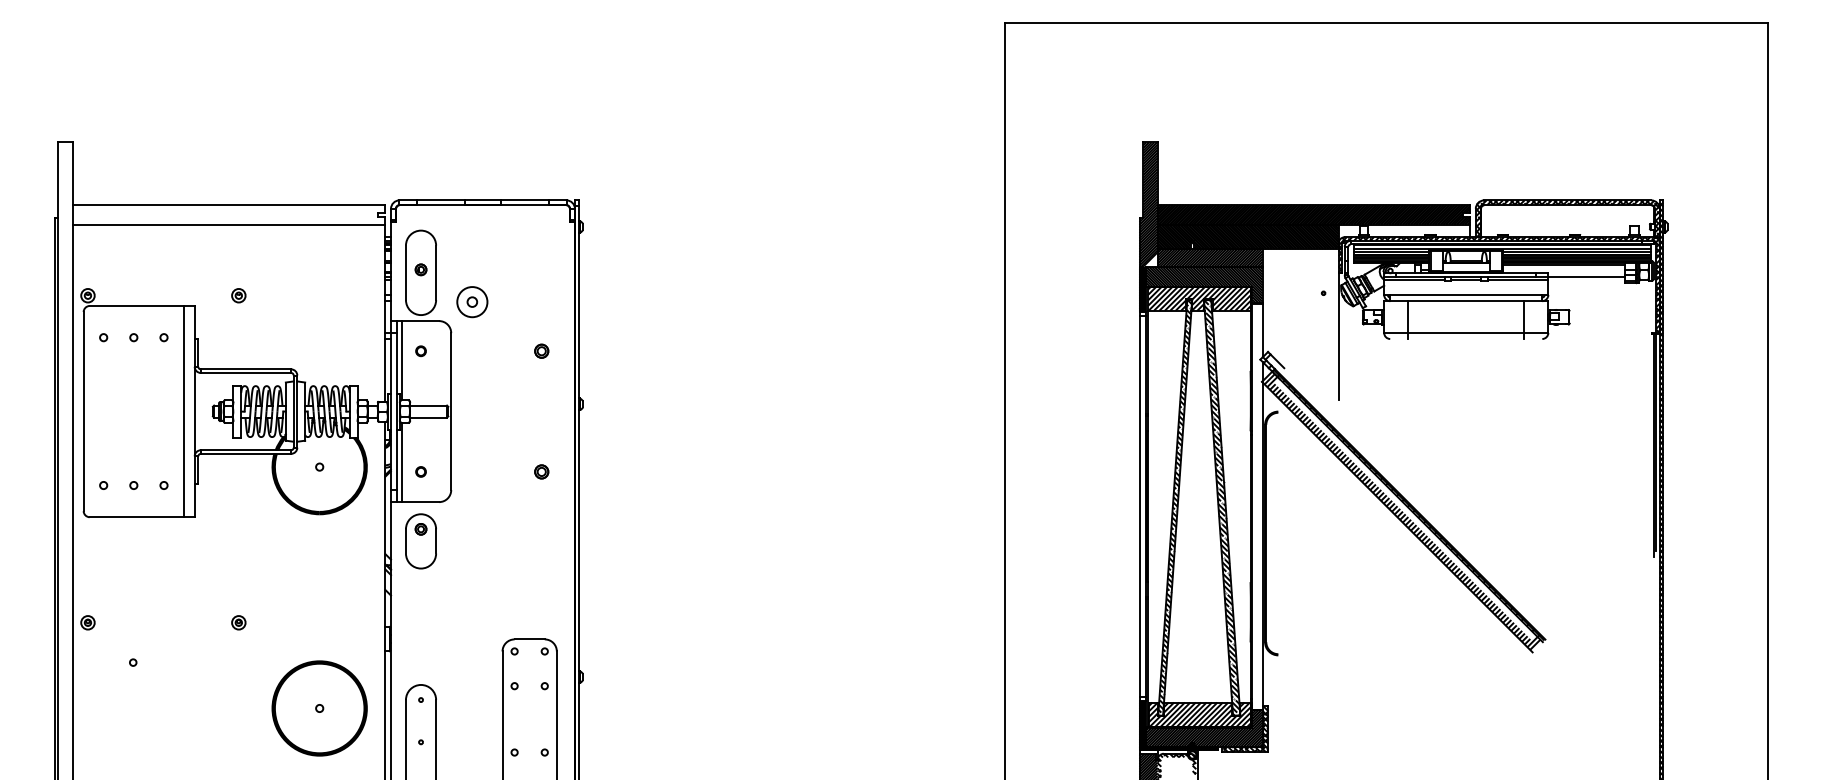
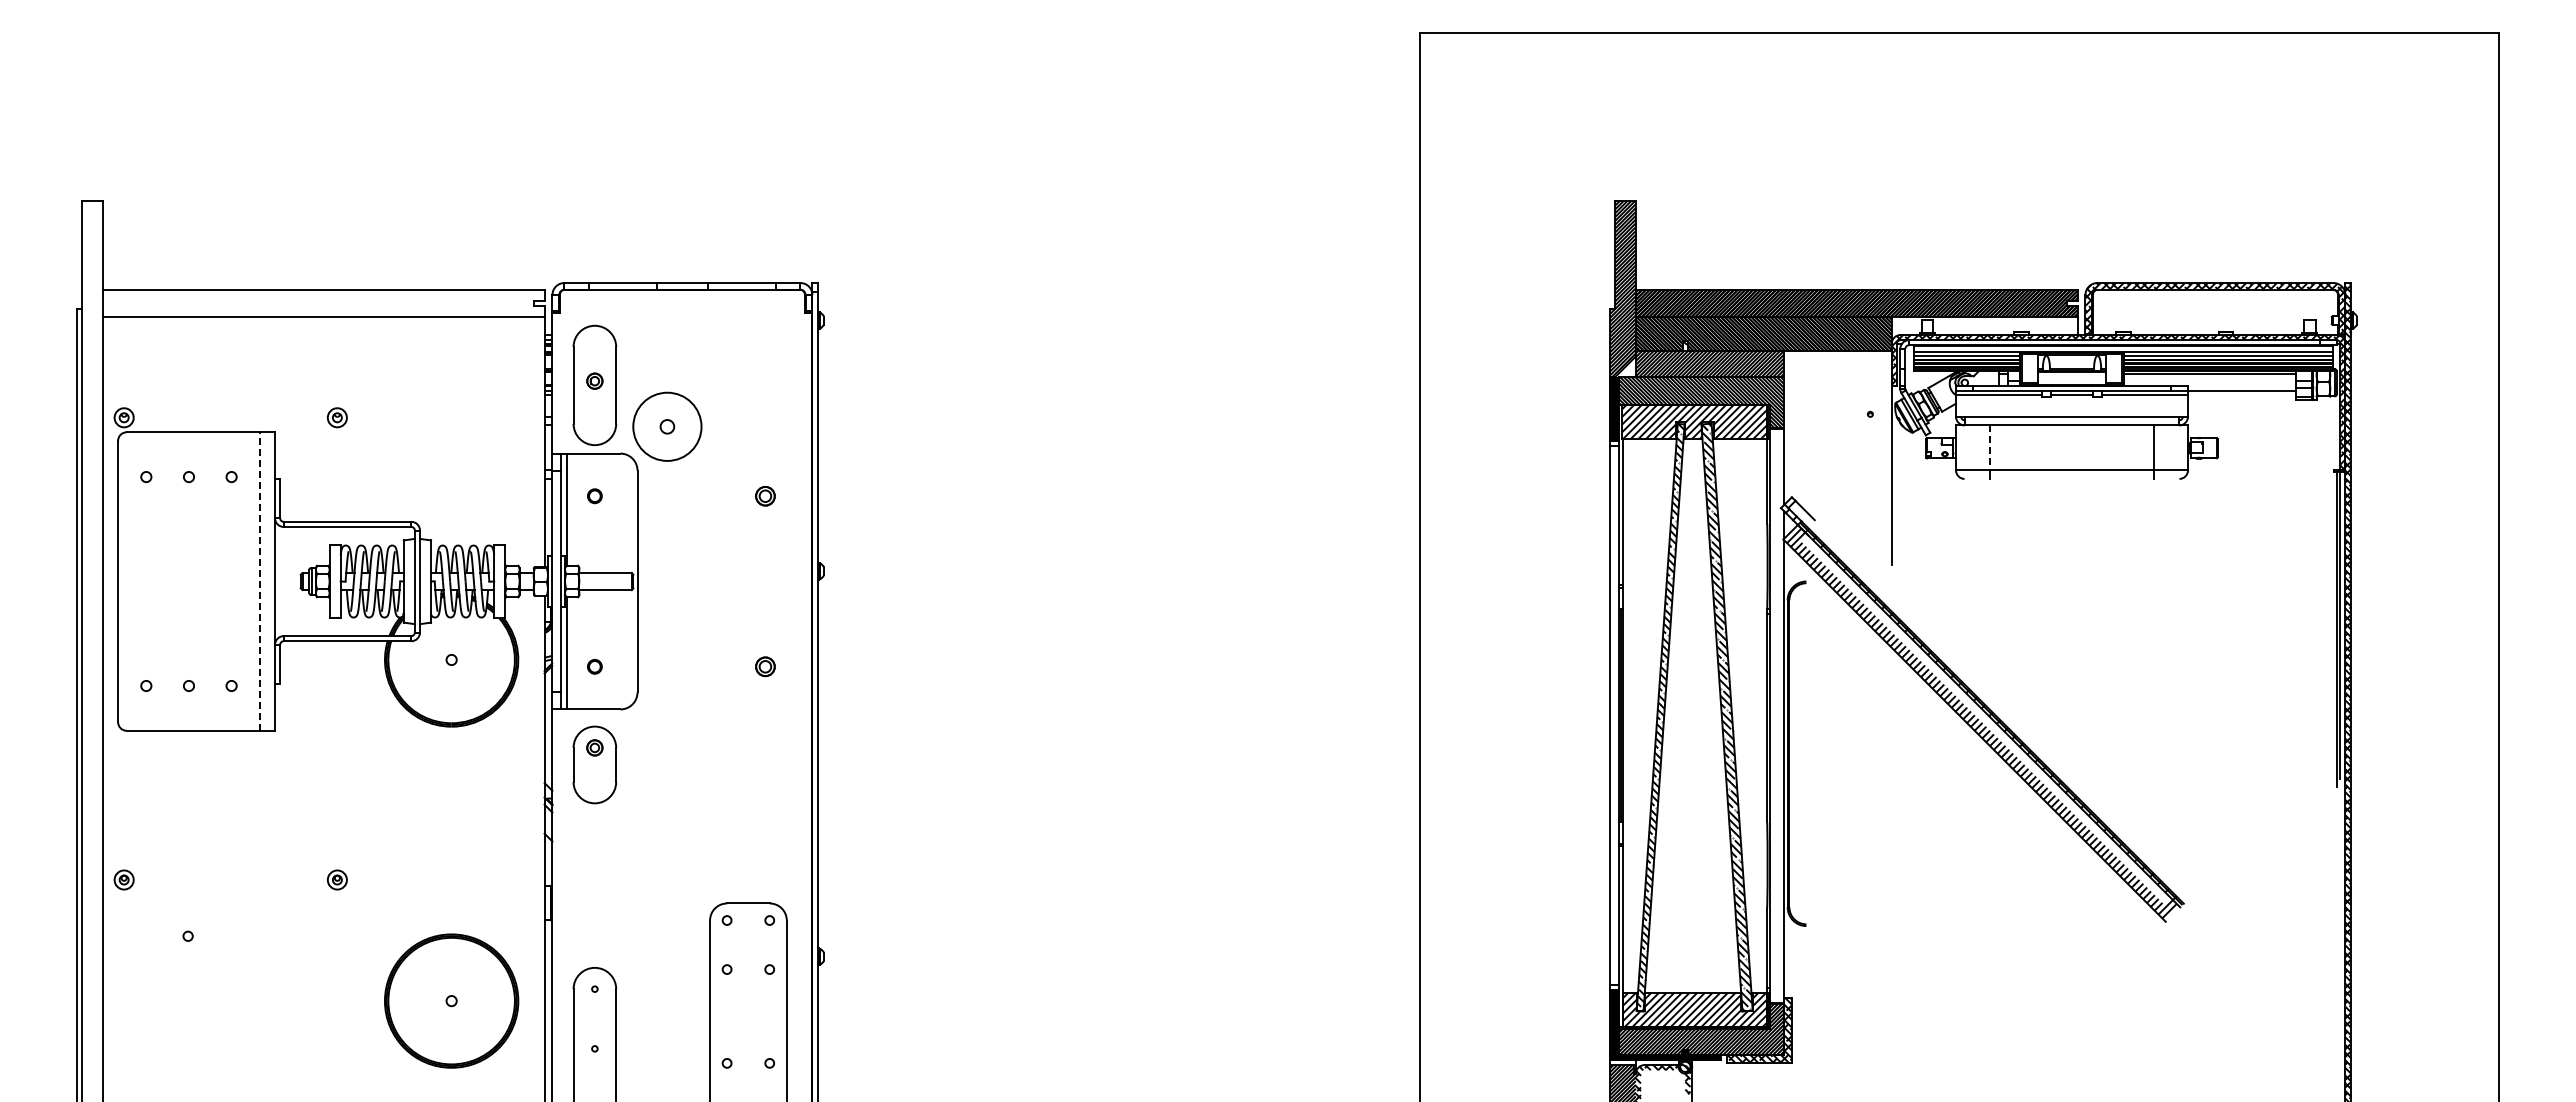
circle: (472, 301) -> (667, 426), size x1.6
line: (1408, 317) -> (1990, 448), solid -> dashed
line: (183, 411) -> (259, 581), solid -> dashed

